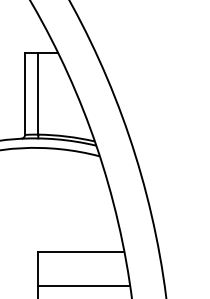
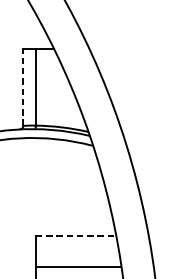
line: (25, 94) -> (23, 88), solid -> dashed
line: (81, 252) -> (76, 235), solid -> dashed

